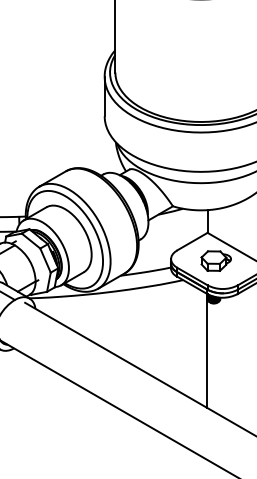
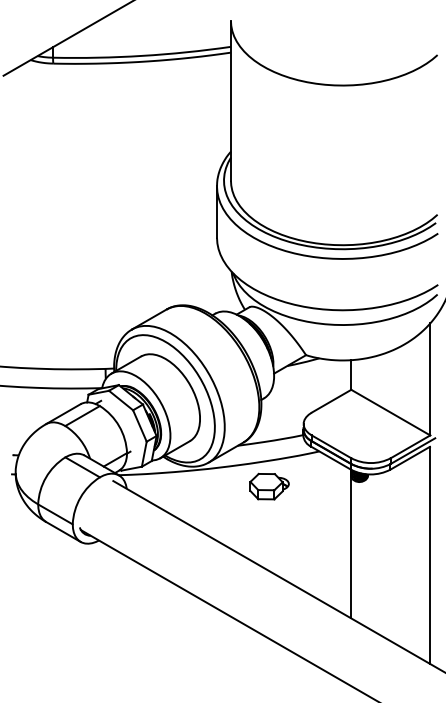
part: (216, 260) -> (269, 486), moved

